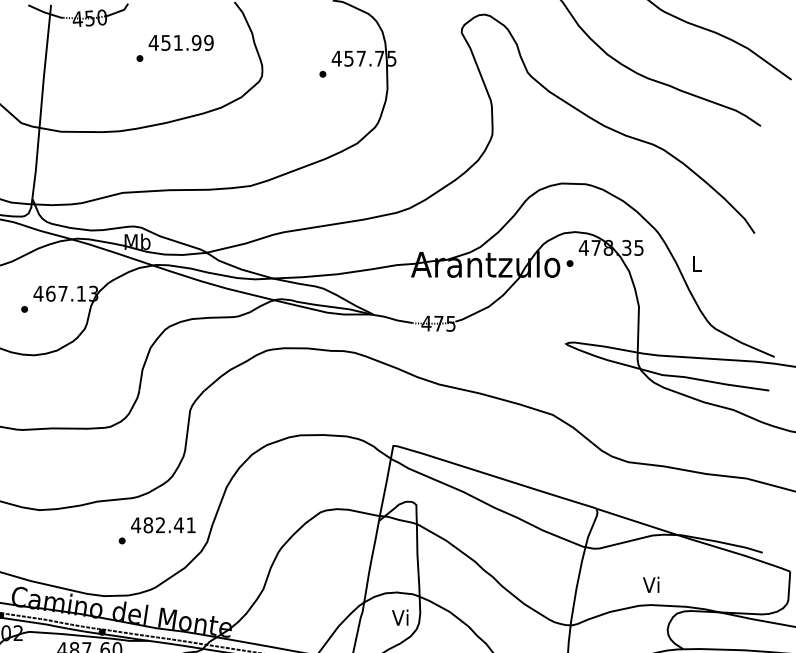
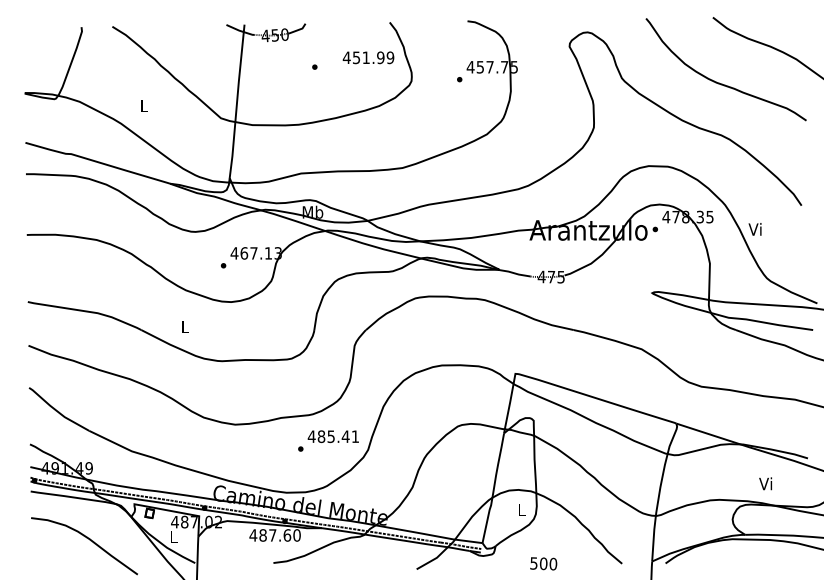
text: (181, 42) -> (368, 57), moved
text: (695, 263) -> (754, 229), L -> Vi
text: (159, 525) -> (330, 436), 482.41 -> 485.41
text: (651, 584) -> (765, 483), moved
text: (399, 617) -> (520, 509), Vi -> L

